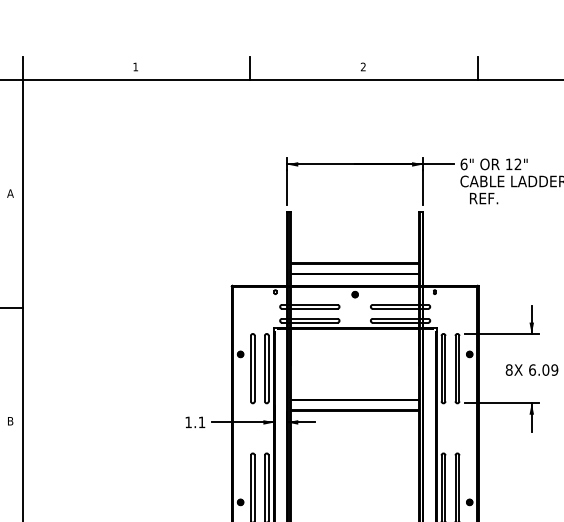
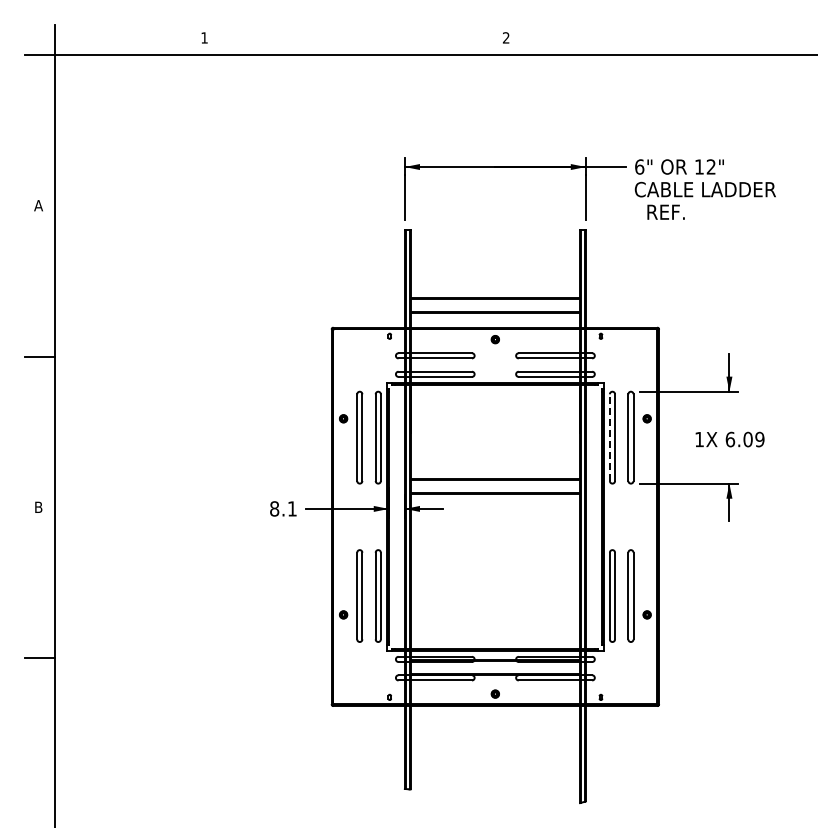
line: (250, 68) -> (356, 39), removed
line: (478, 68) -> (658, 39), removed
line: (441, 368) -> (609, 437), solid -> dashed
text: (509, 370) -> (699, 439), 8X -> 1X
text: (188, 422) -> (274, 508), 1.1 -> 8.1

